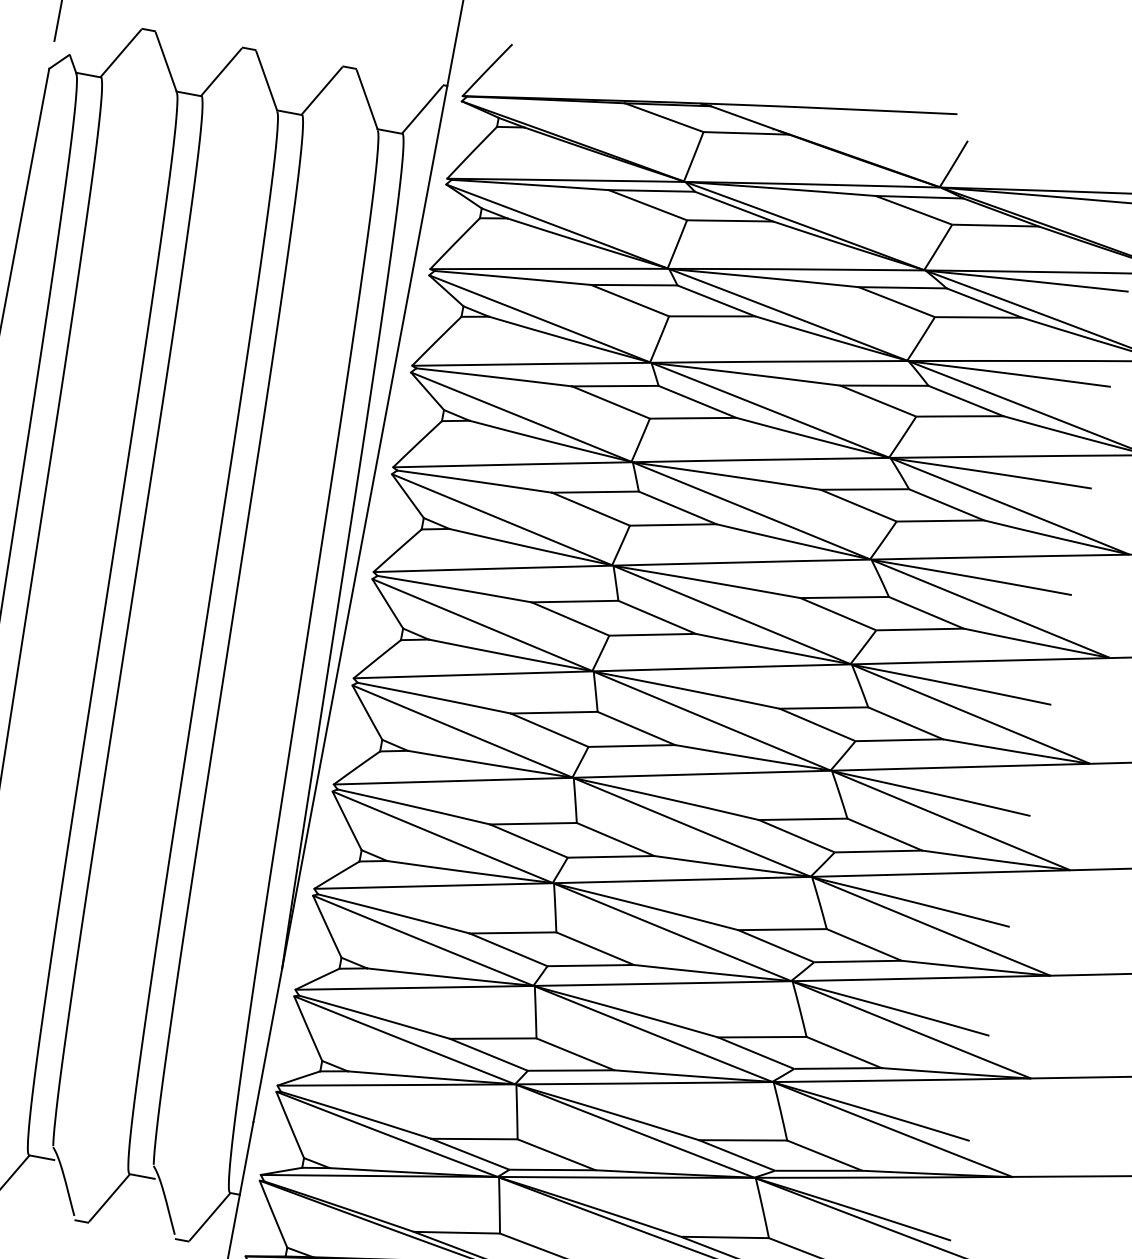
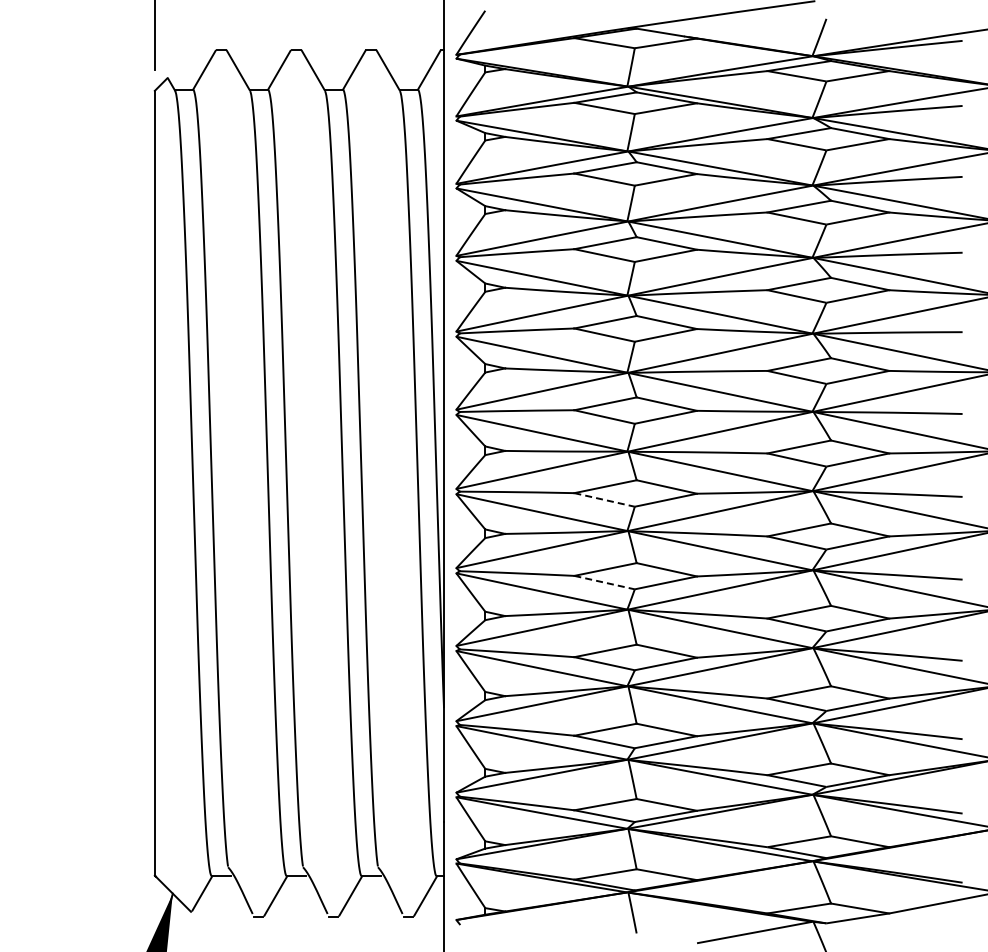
line: (549, 729) -> (604, 499), solid -> dashed
line: (528, 840) -> (604, 582), solid -> dashed

